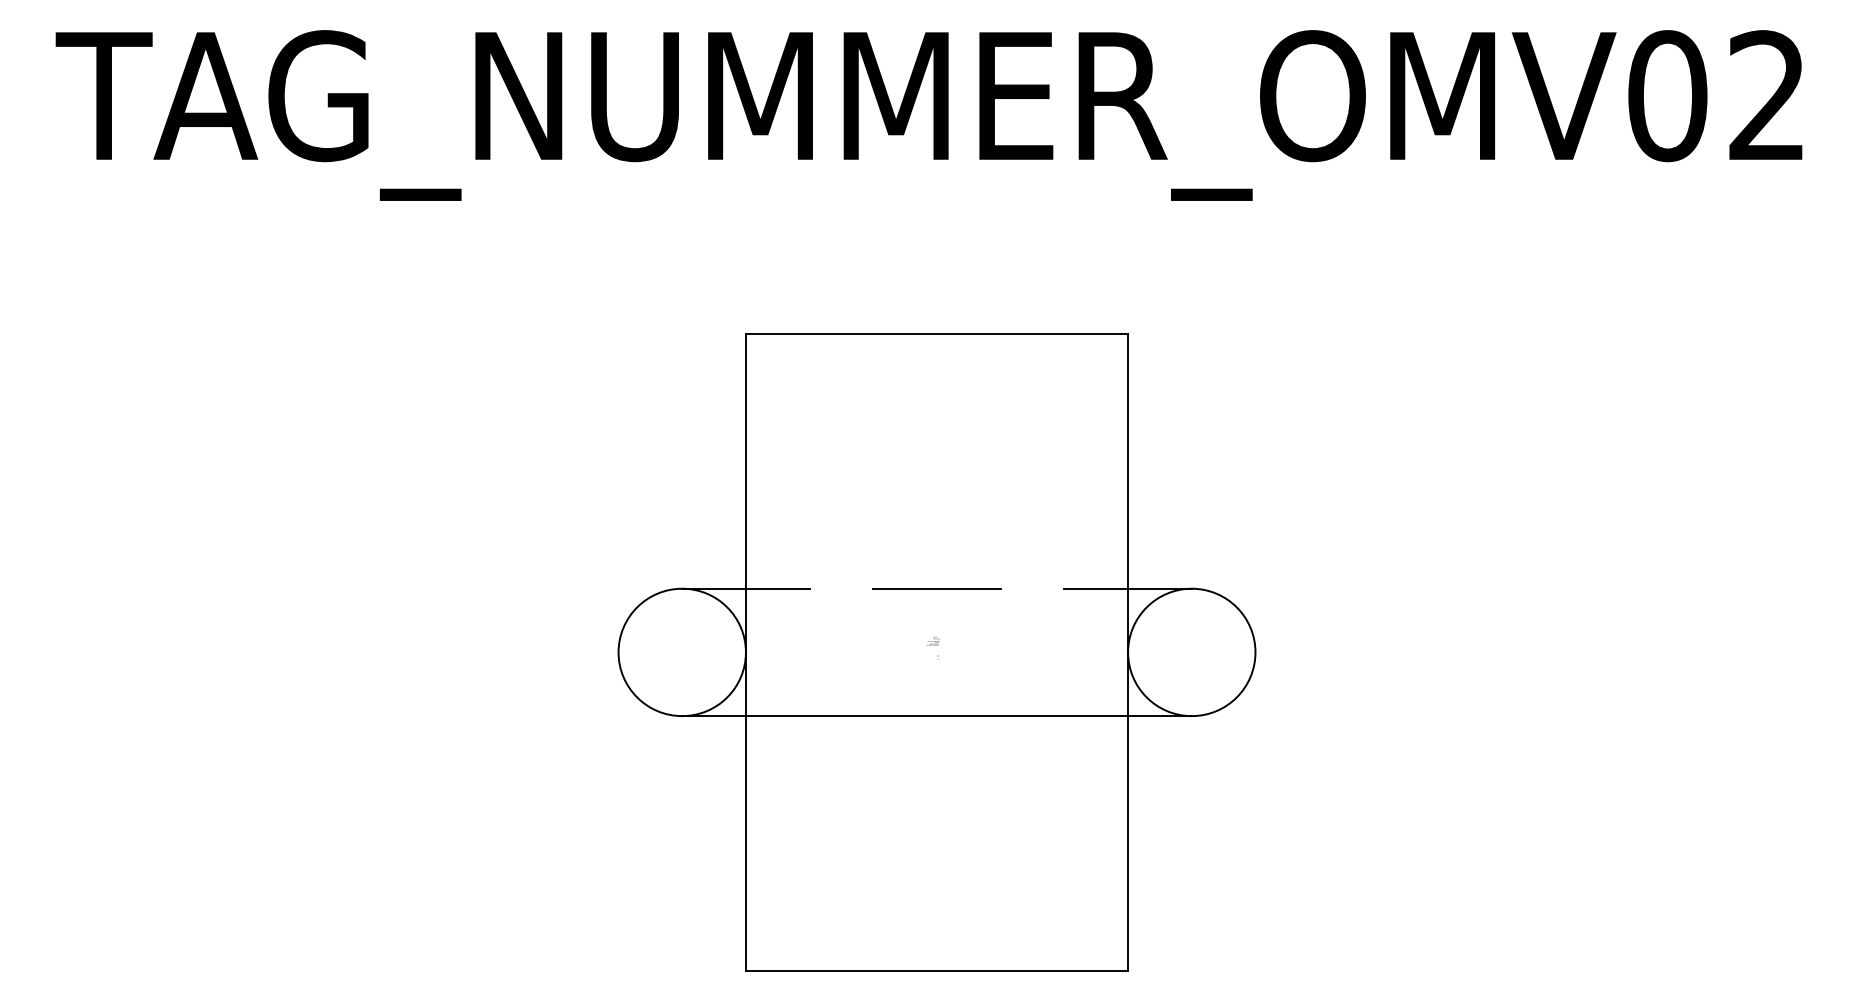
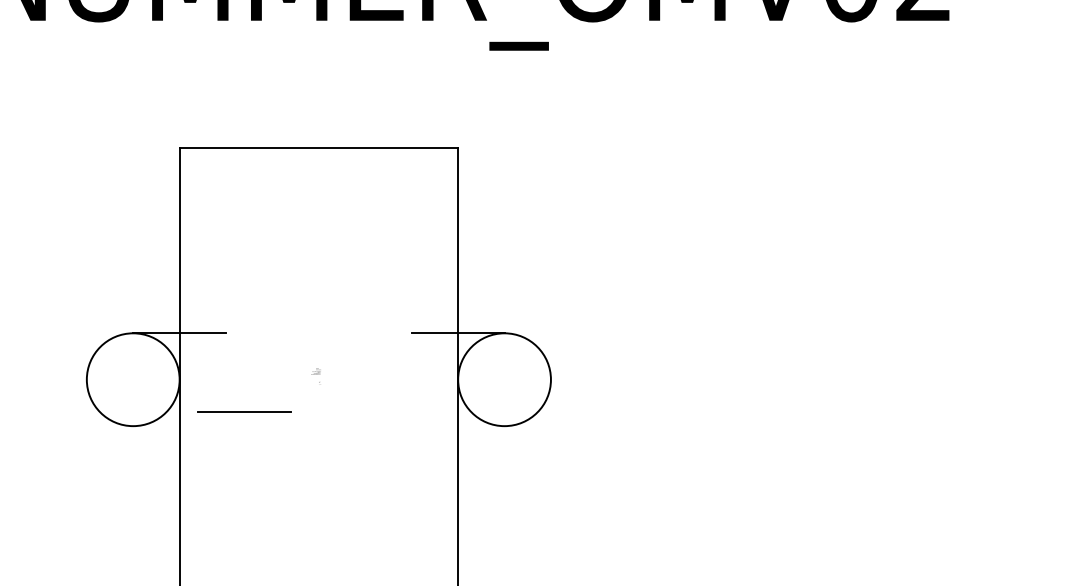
line: (936, 588) -> (244, 411), moved
line: (936, 716) -> (318, 426), removed

